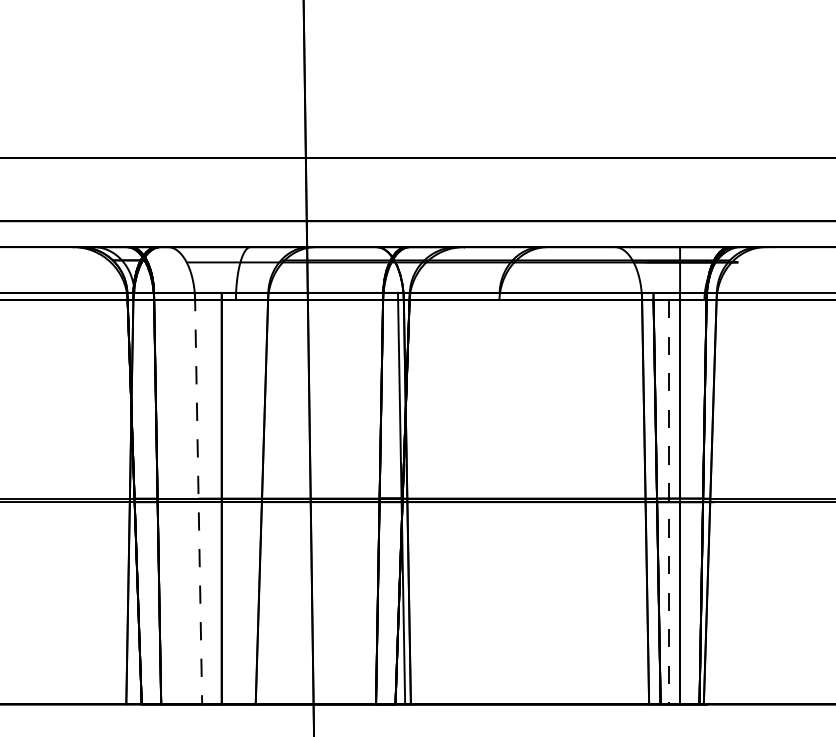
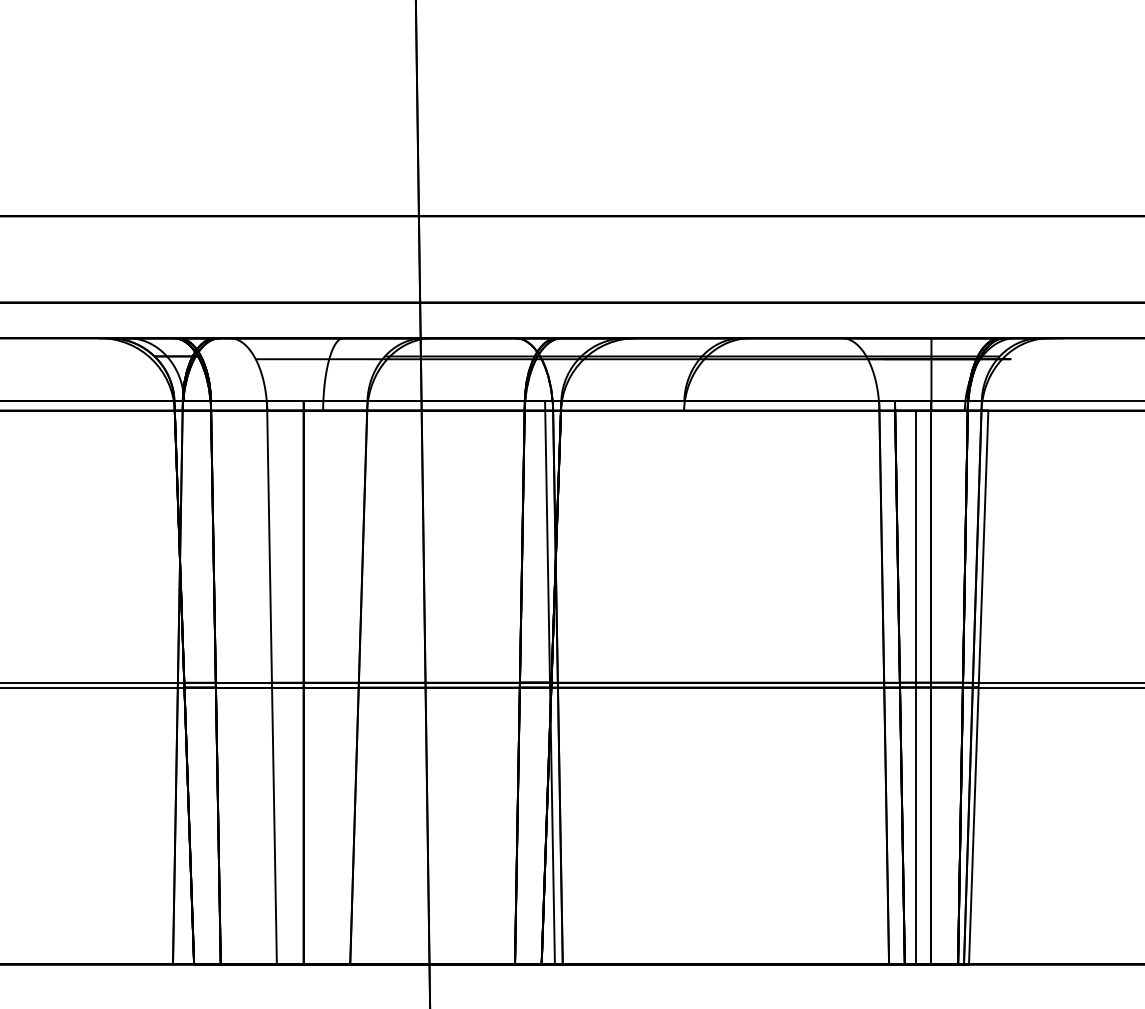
line: (198, 498) -> (271, 682), dashed -> solid
line: (668, 502) -> (915, 687), dashed -> solid
line: (714, 502) -> (978, 687), added

